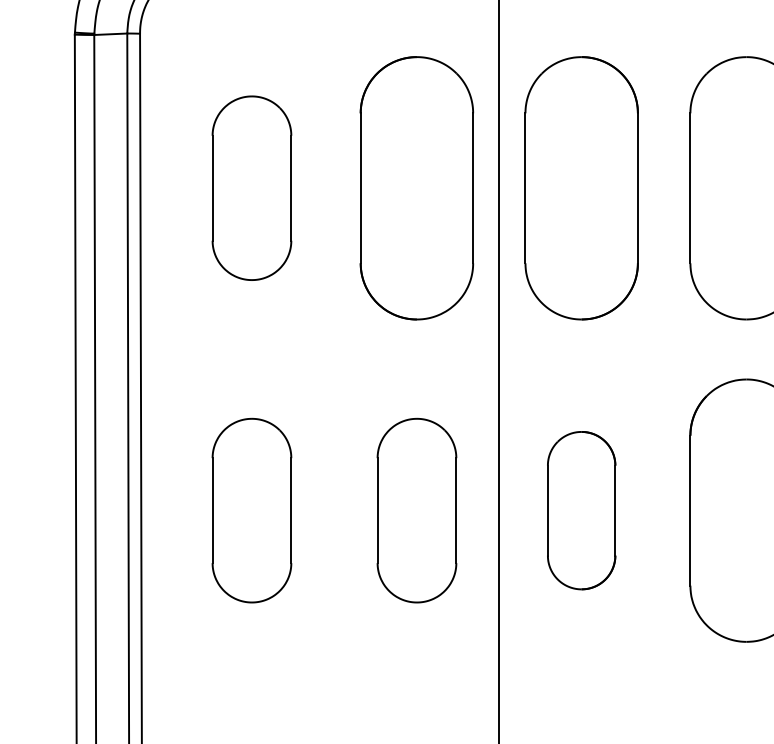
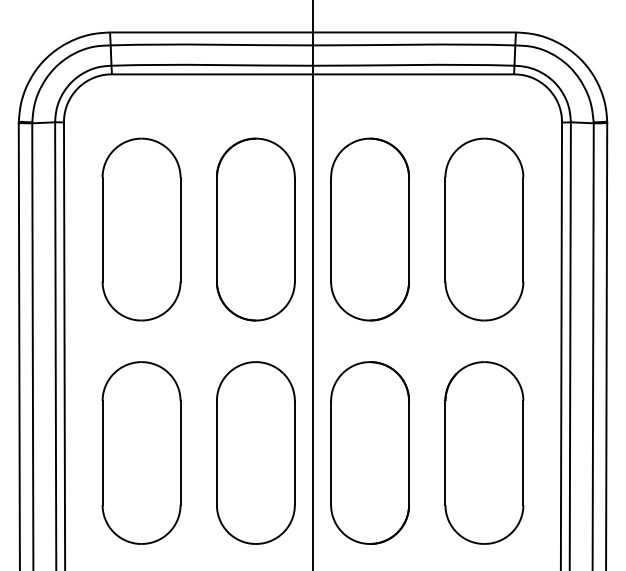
part: (251, 188) -> (141, 229), size x1.43
part: (251, 509) -> (141, 452), size x1.43
part: (416, 509) -> (255, 452), size x1.43
part: (580, 509) -> (369, 452), size x1.67

